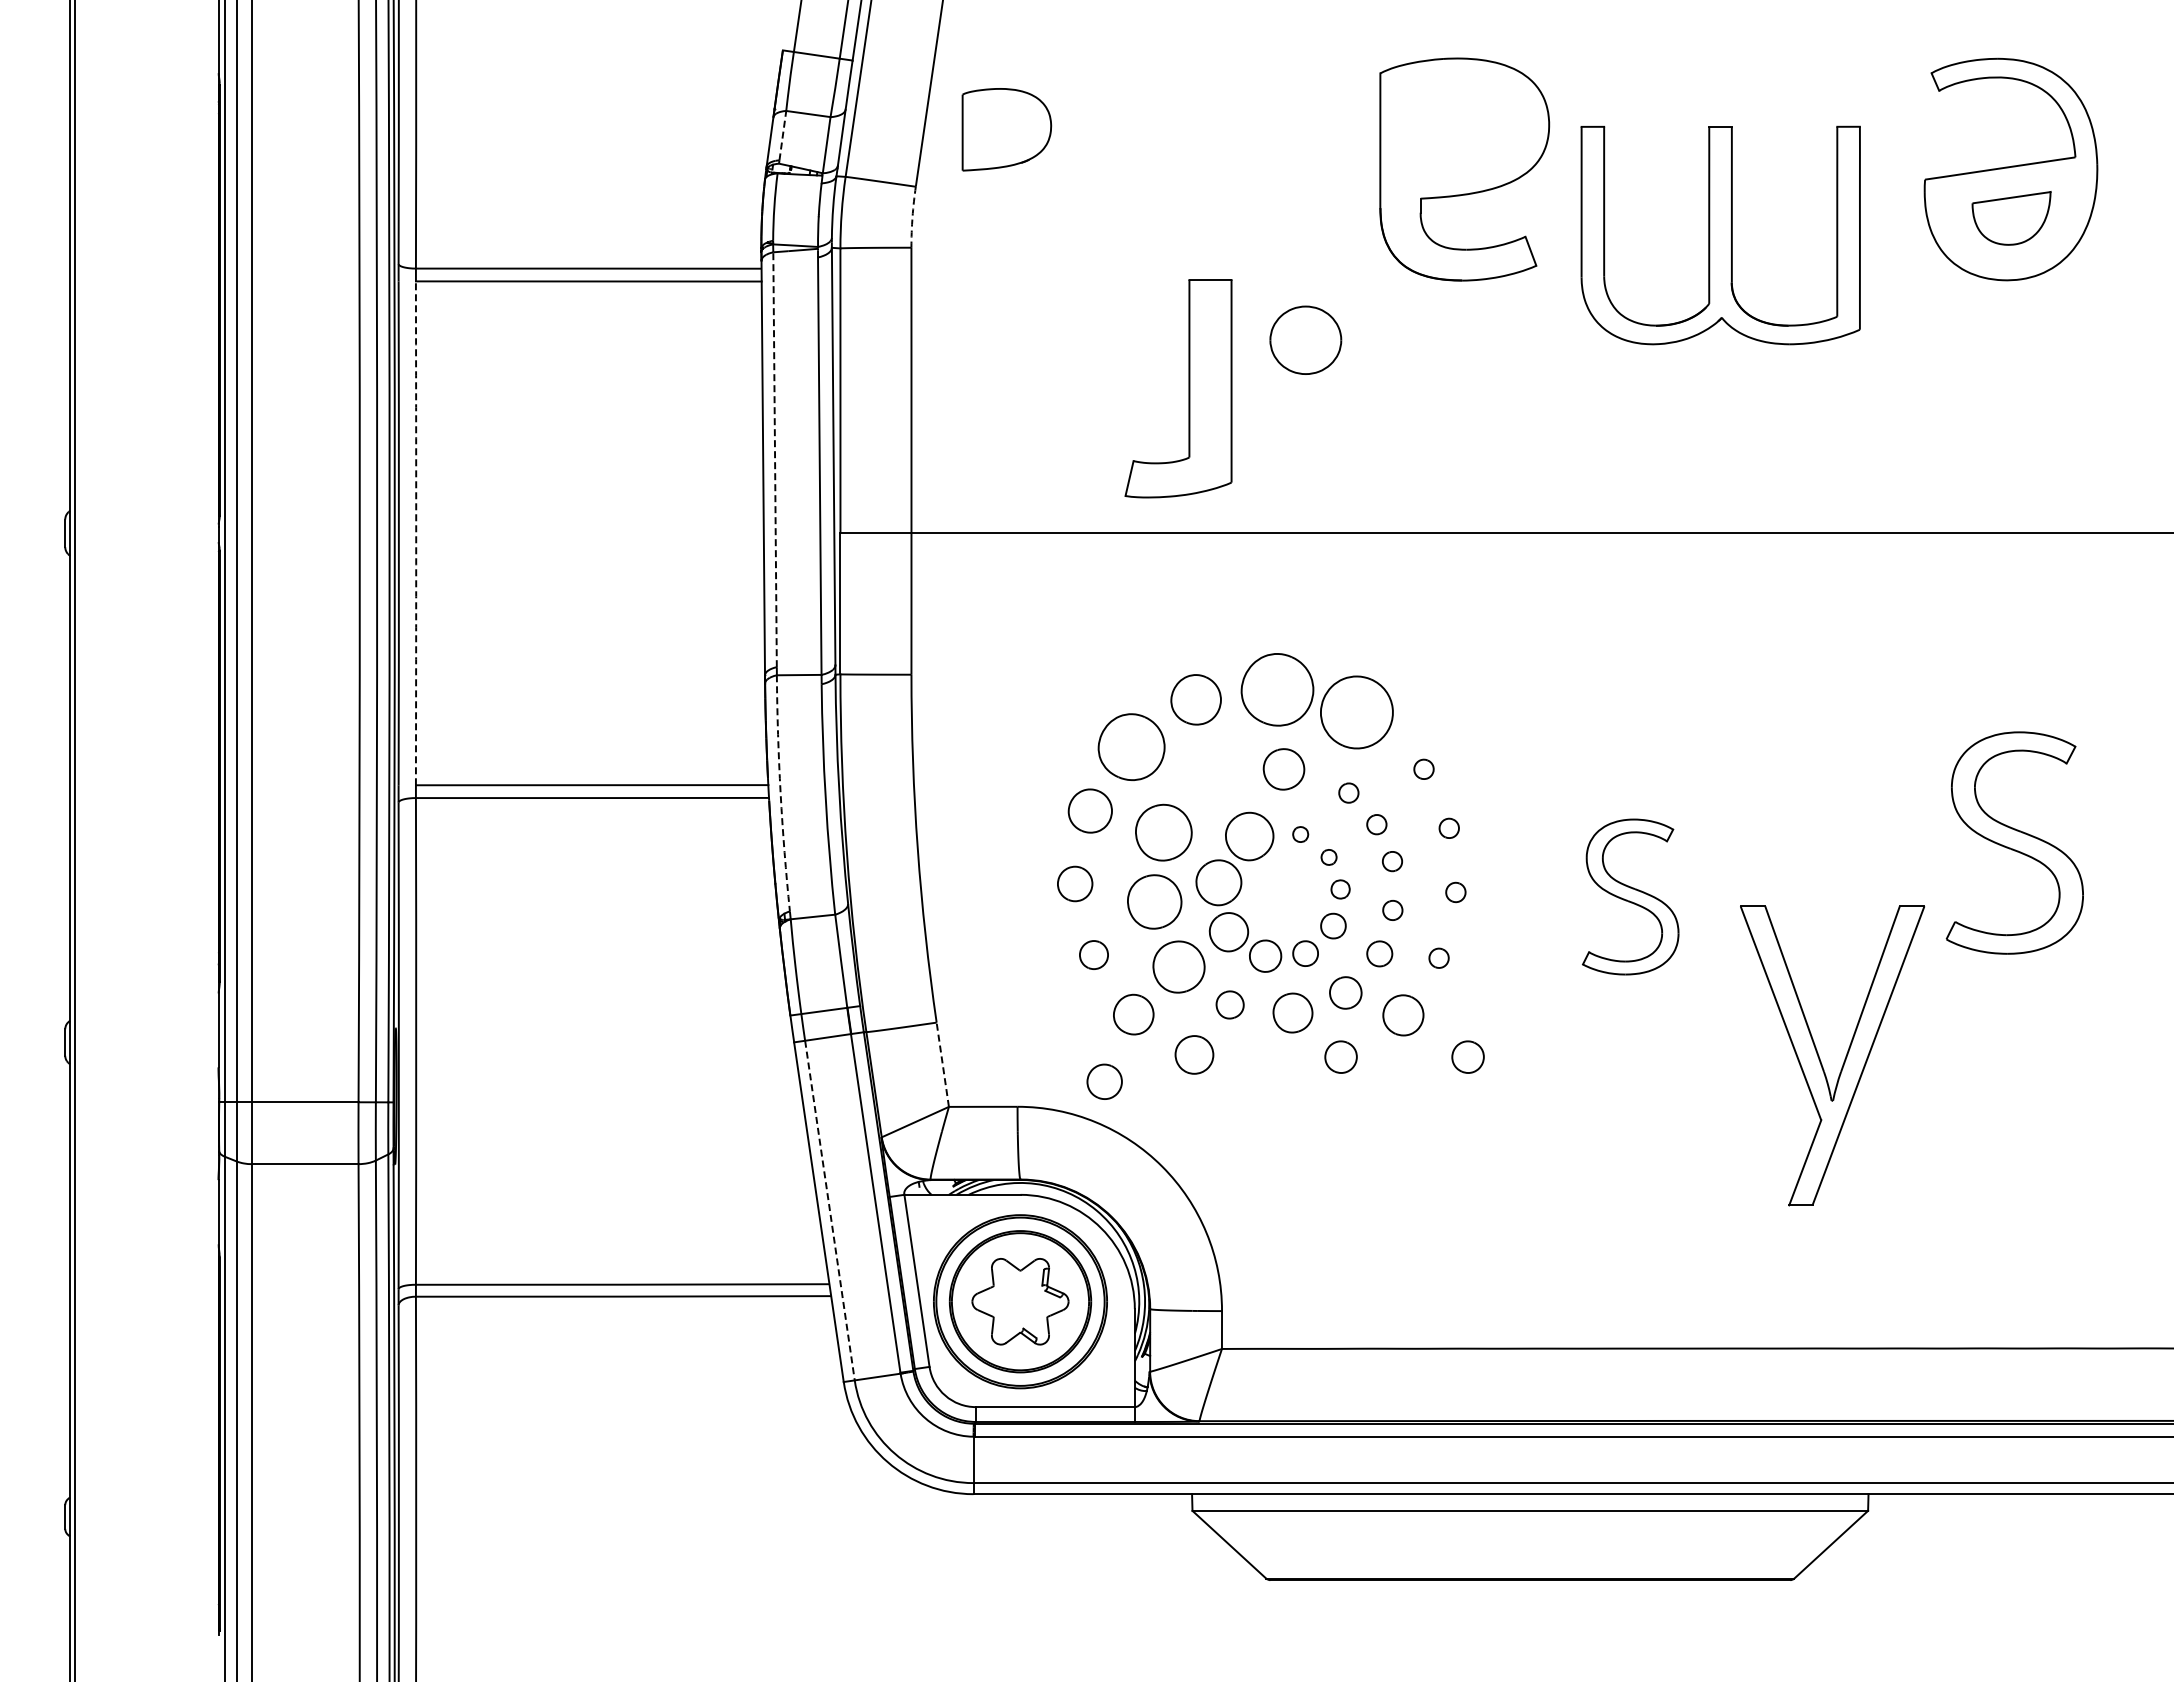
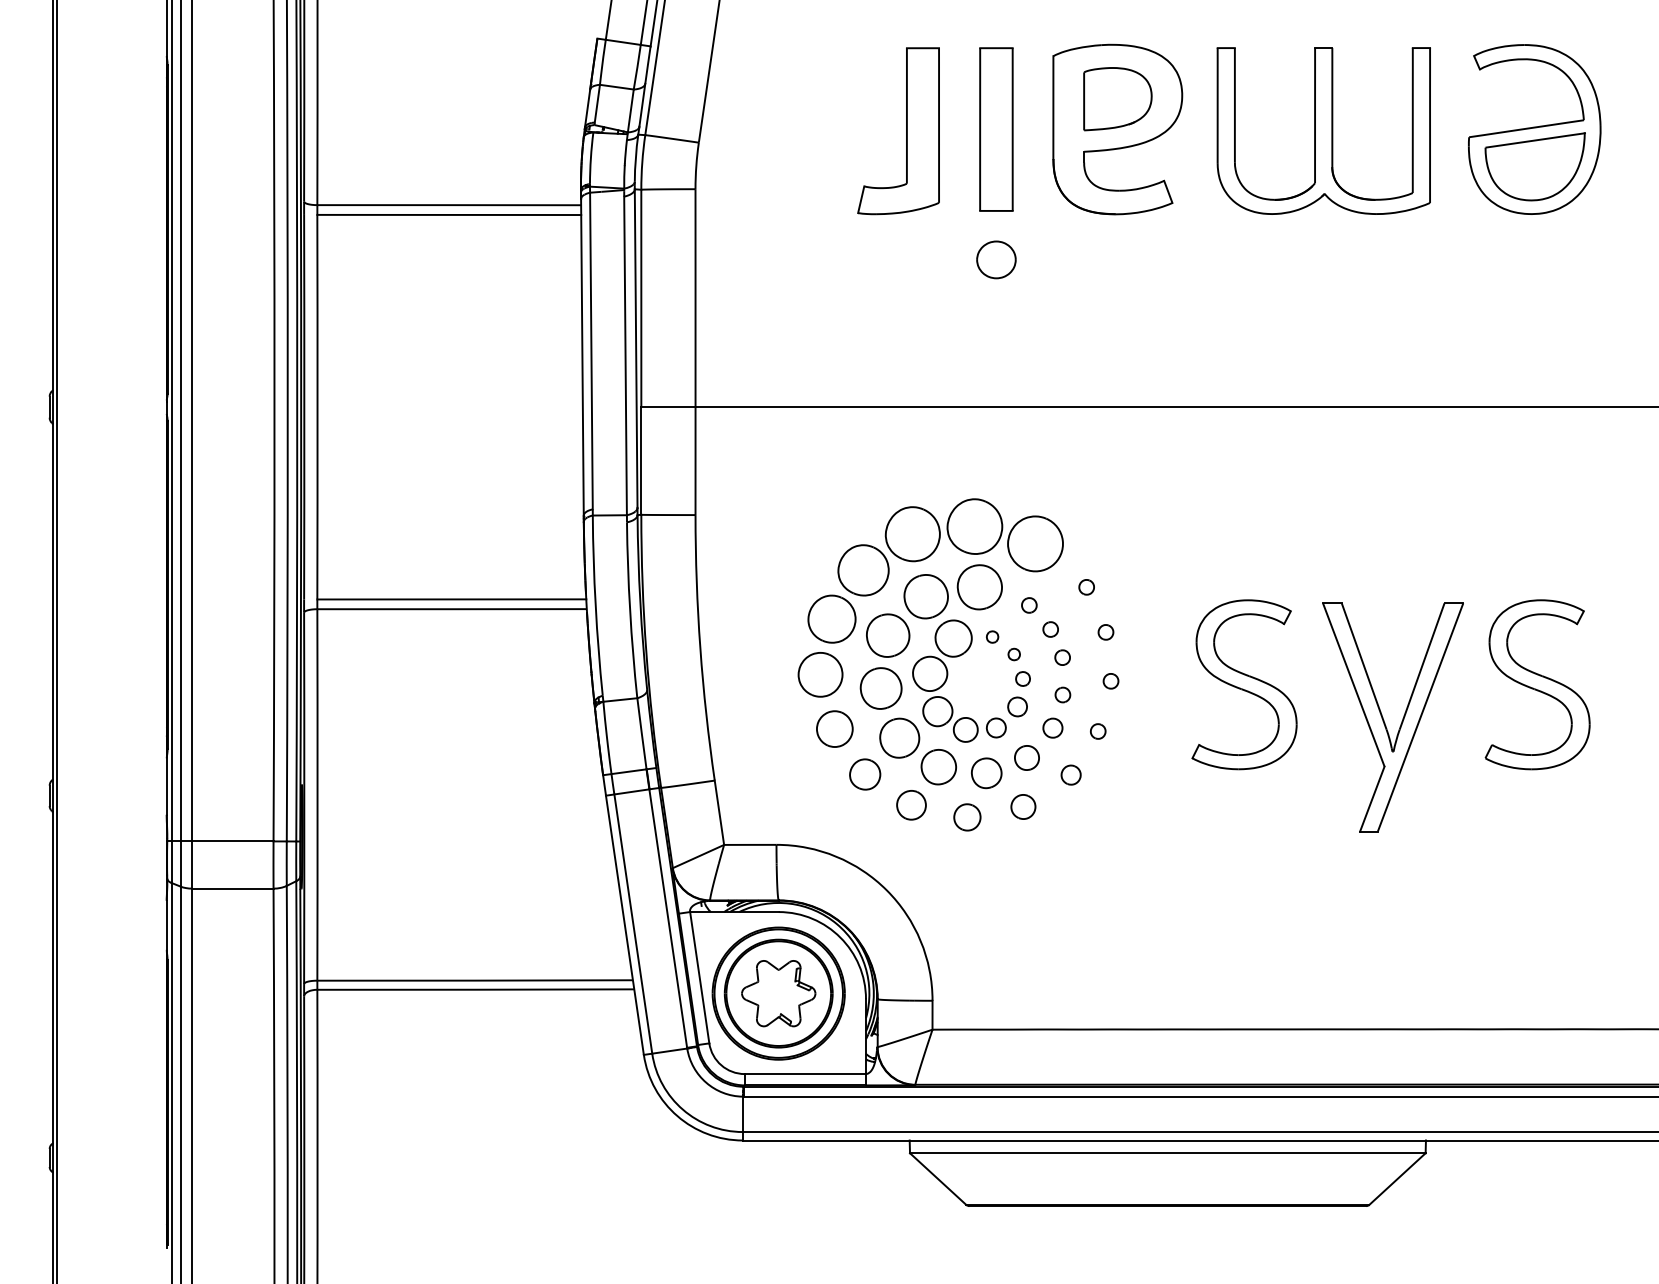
part: (1006, 129) -> (1117, 98), moved
line: (782, 135) -> (597, 103), dashed -> solid
part: (1305, 169) -> (996, 129), added
arc: (912, 217) -> (696, 166), dashed -> solid
part: (2011, 218) -> (1535, 166), size x1.67
part: (1720, 235) -> (1323, 131), moved
part: (1305, 340) -> (996, 260), size x0.71
part: (1188, 388) -> (906, 131), moved
line: (775, 459) -> (591, 350), dashed -> solid
arc: (416, 533) -> (317, 407), dashed -> solid
part: (1195, 699) -> (912, 534), size x1.43
part: (1283, 769) -> (979, 587), size x1.43
part: (1213, 781) -> (926, 596), added
arc: (780, 793) -> (595, 605), dashed -> solid
part: (1090, 810) -> (832, 618), size x1.43
part: (2014, 842) -> (1537, 684), moved
part: (1074, 883) -> (819, 674), size x1.67
part: (1630, 896) -> (1244, 684), size x1.43
part: (1093, 954) -> (834, 728), size x1.67
part: (1229, 1004) -> (938, 766), size x1.67
part: (1403, 1015) -> (1071, 775), size x0.62
part: (1467, 1056) -> (1119, 806), removed
part: (1820, 1058) -> (1383, 719), moved
line: (942, 1064) -> (719, 812), dashed -> solid
part: (1104, 1081) -> (967, 817), moved
line: (829, 1210) -> (632, 924), dashed -> solid

